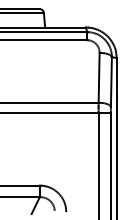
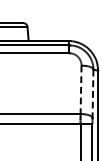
line: (99, 77) -> (81, 89), solid -> dashed
line: (111, 82) -> (93, 94), solid -> dashed

